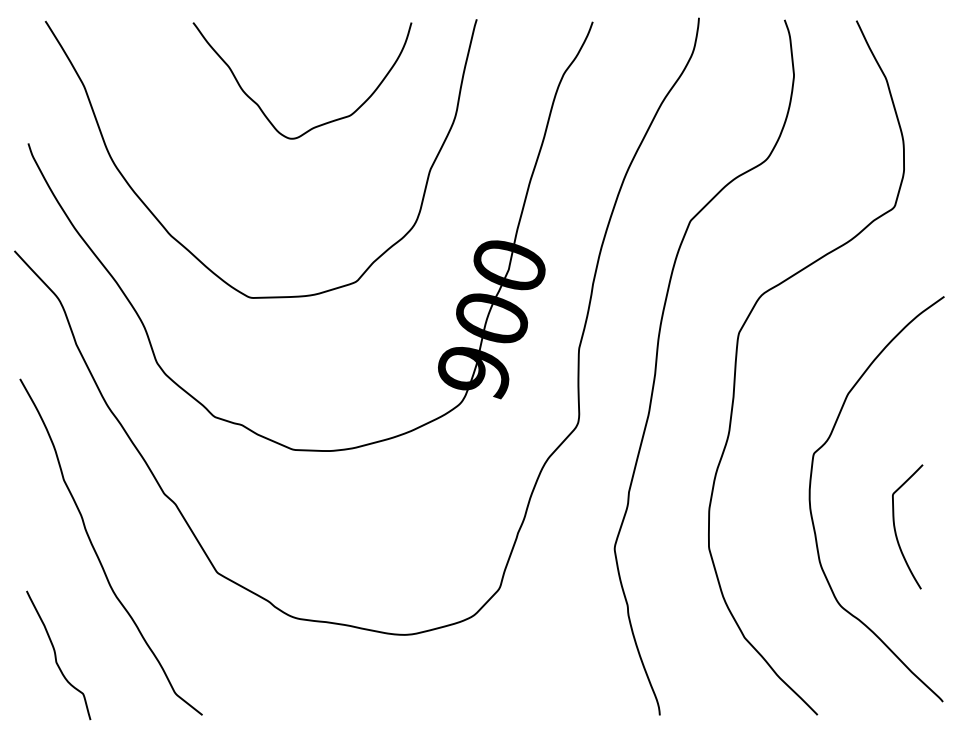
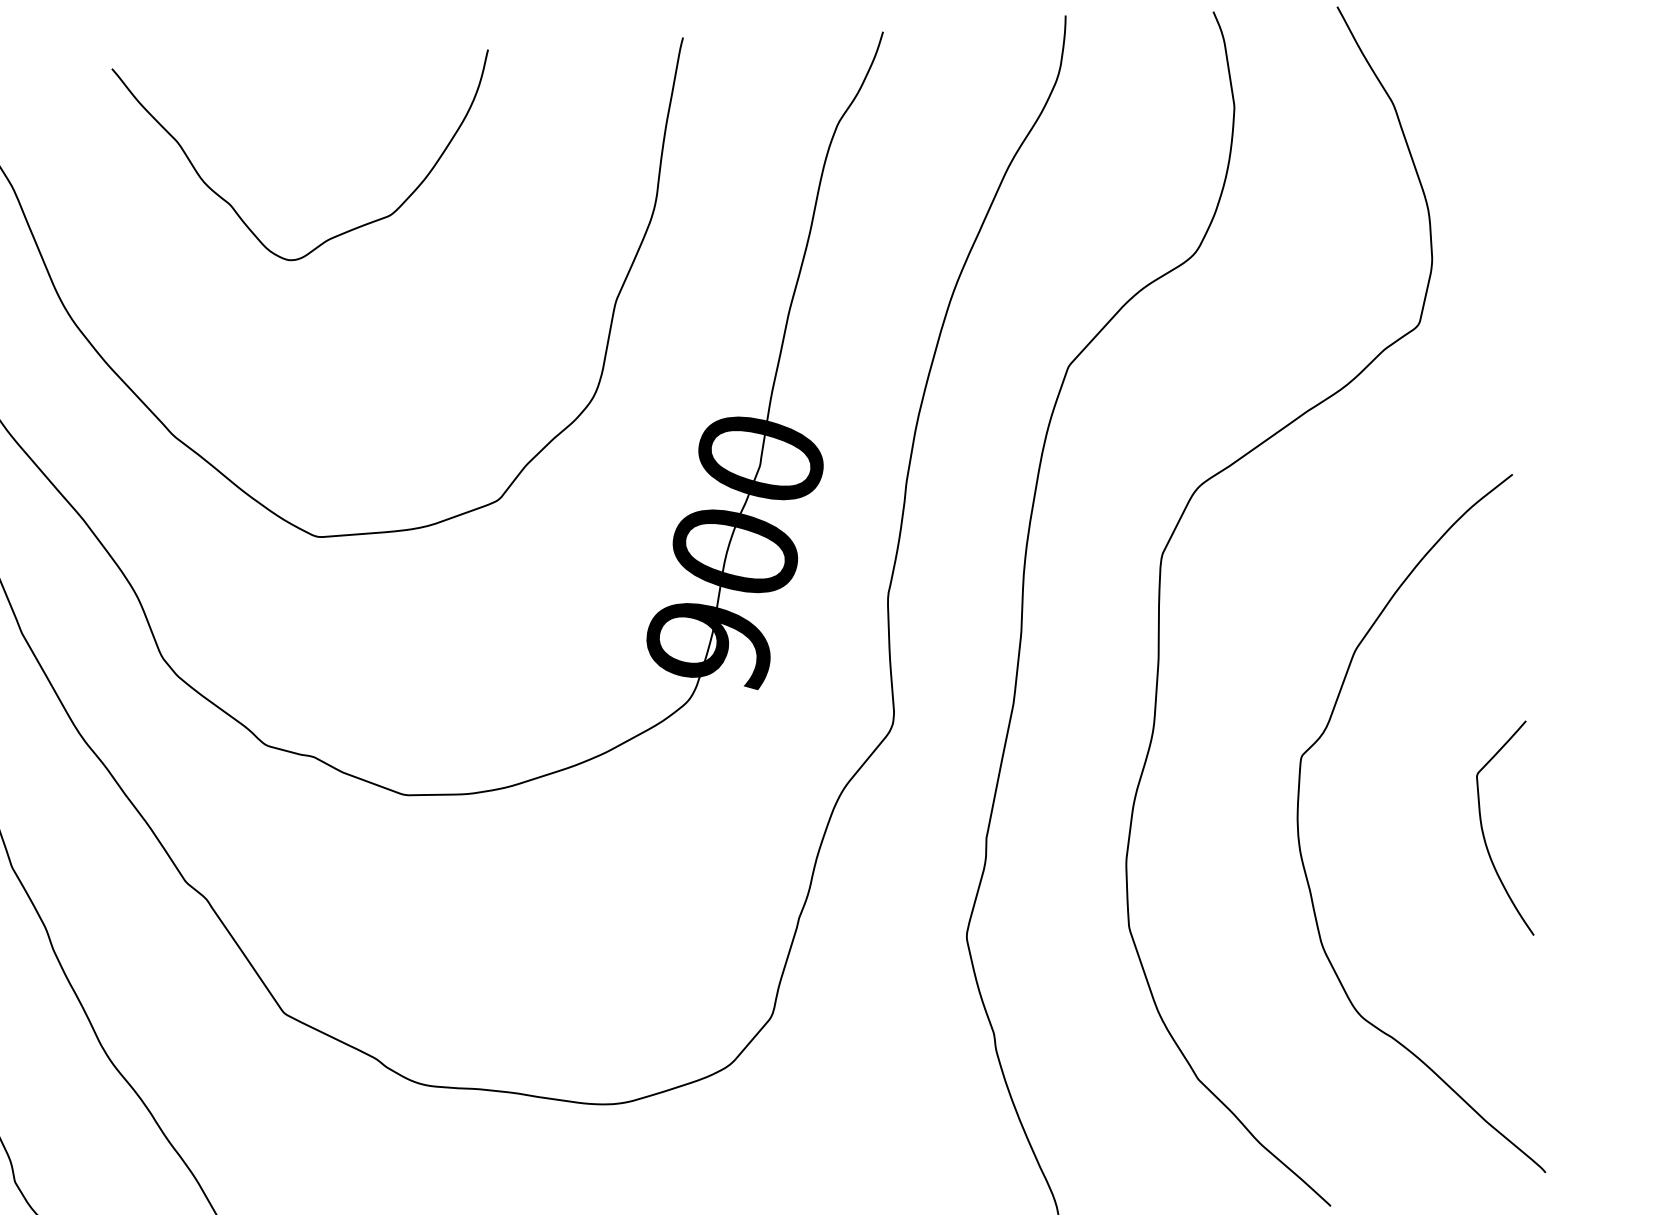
curve: (319, 124) -> (338, 233), moved
curve: (895, 526) -> (1484, 829), moved

